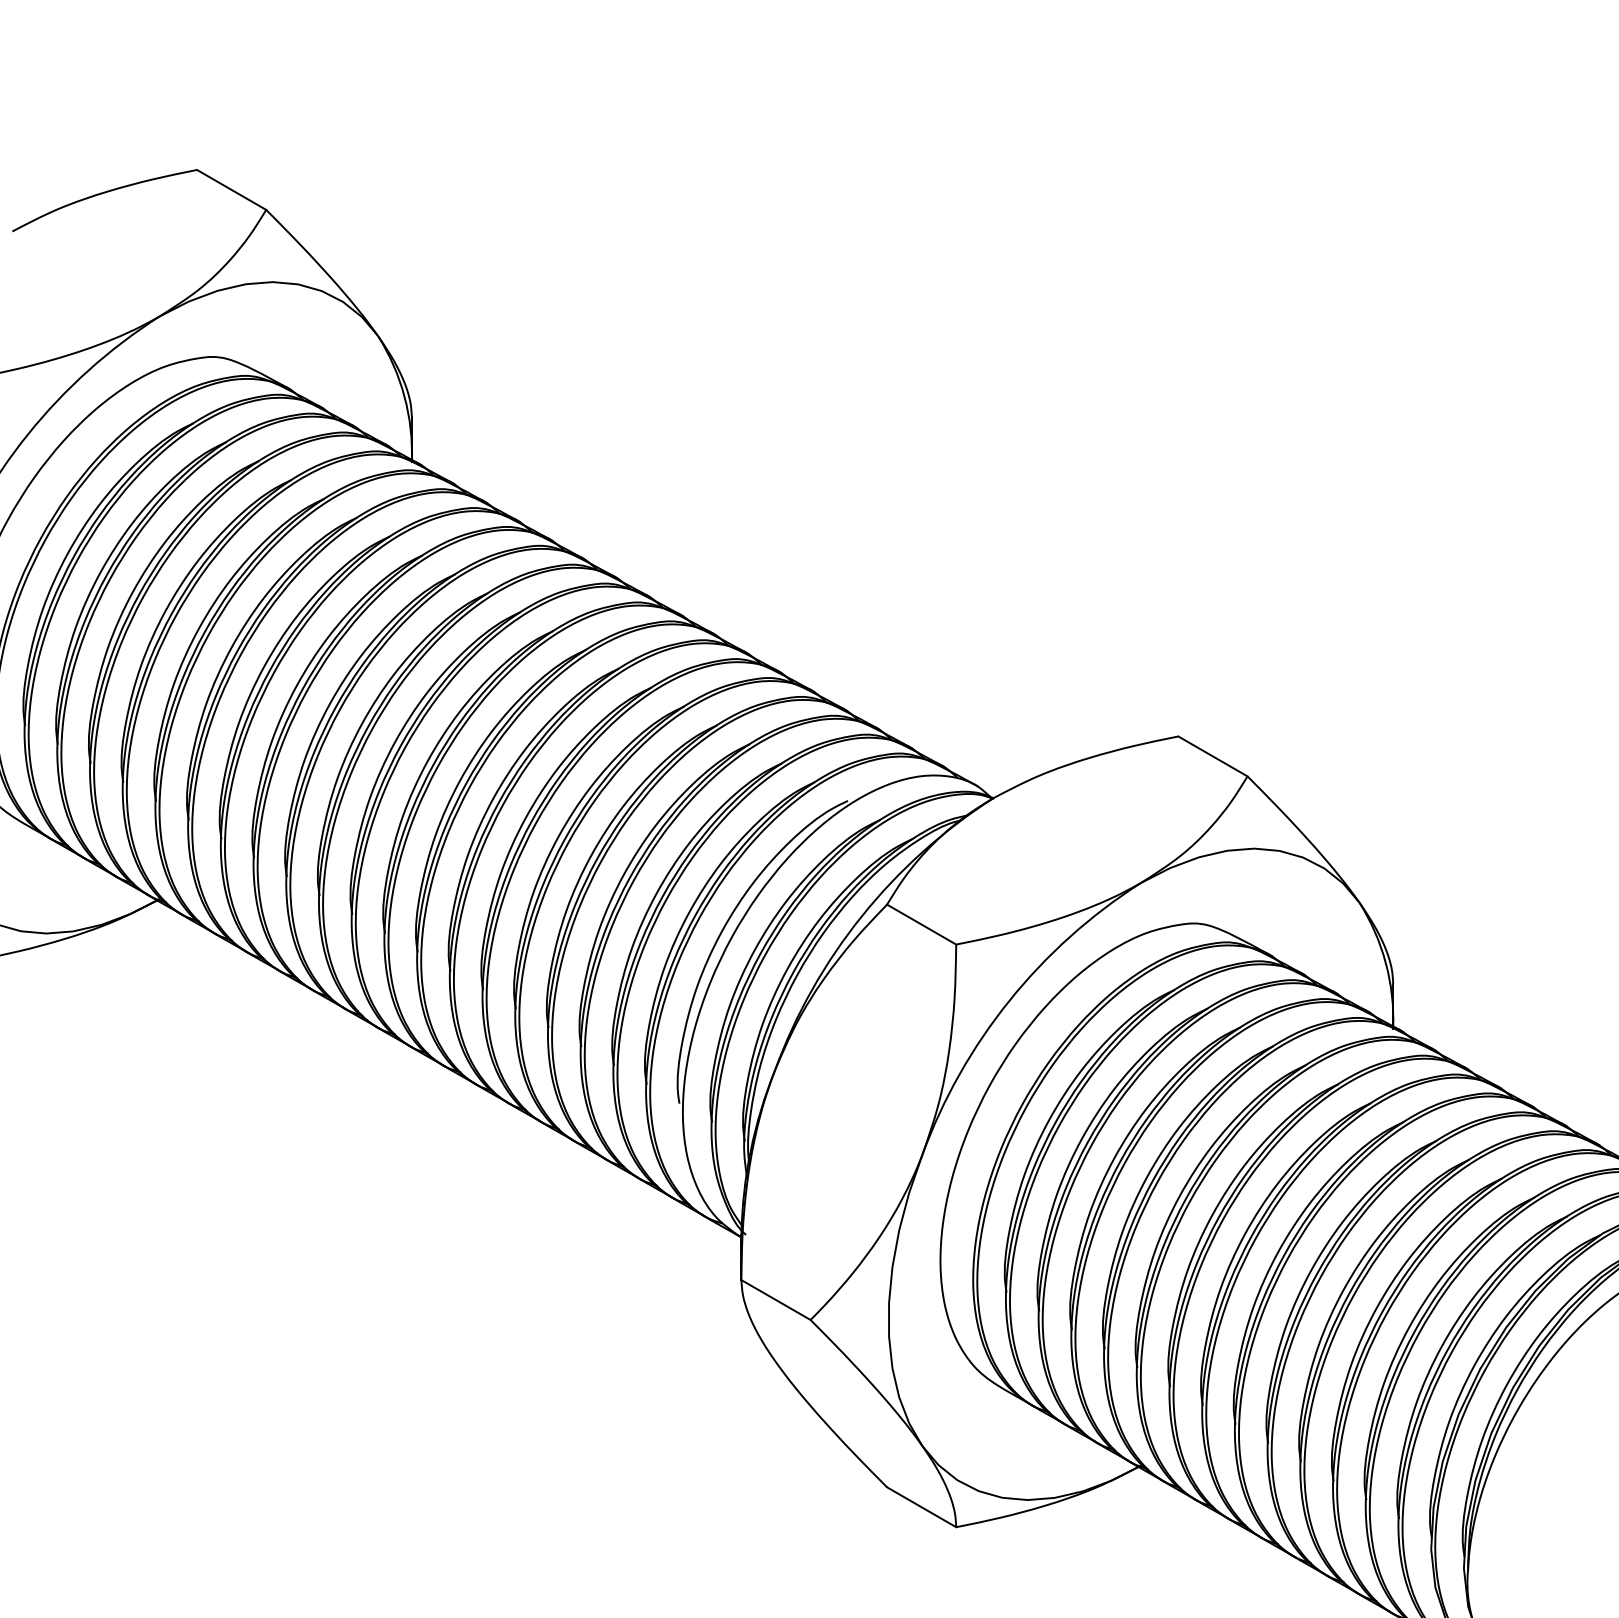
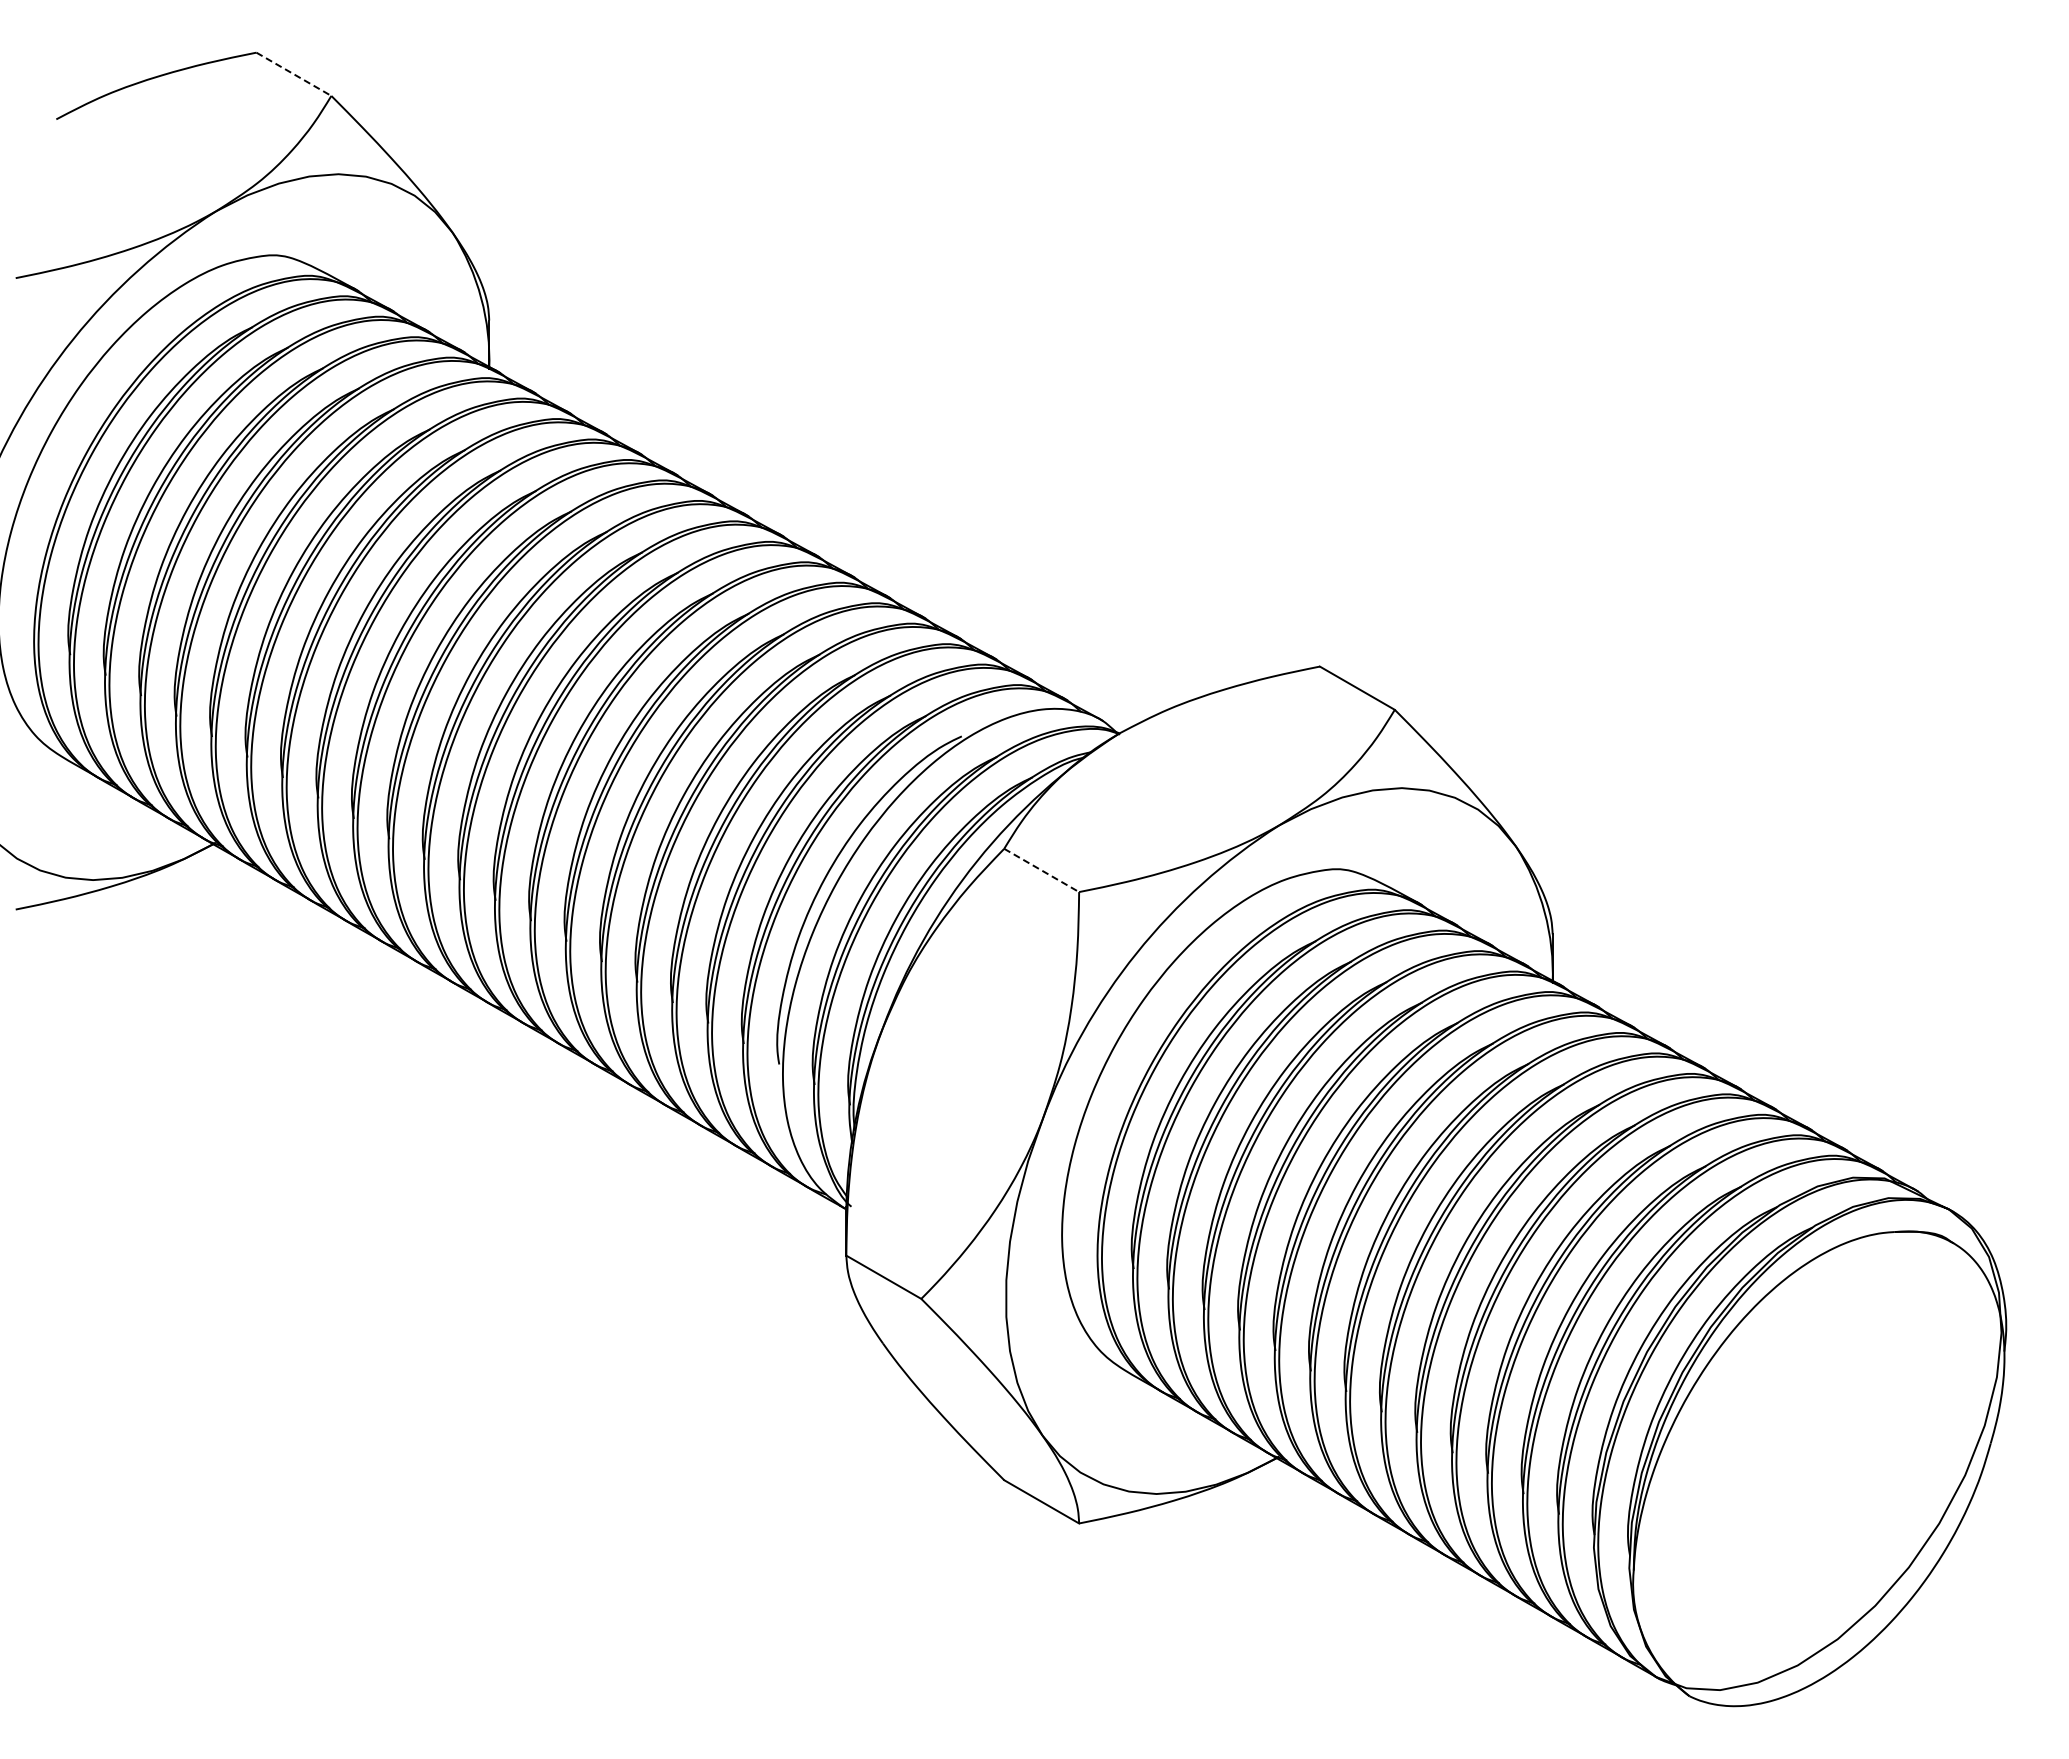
line: (232, 190) -> (294, 74), solid -> dashed
line: (922, 924) -> (1042, 870), solid -> dashed

